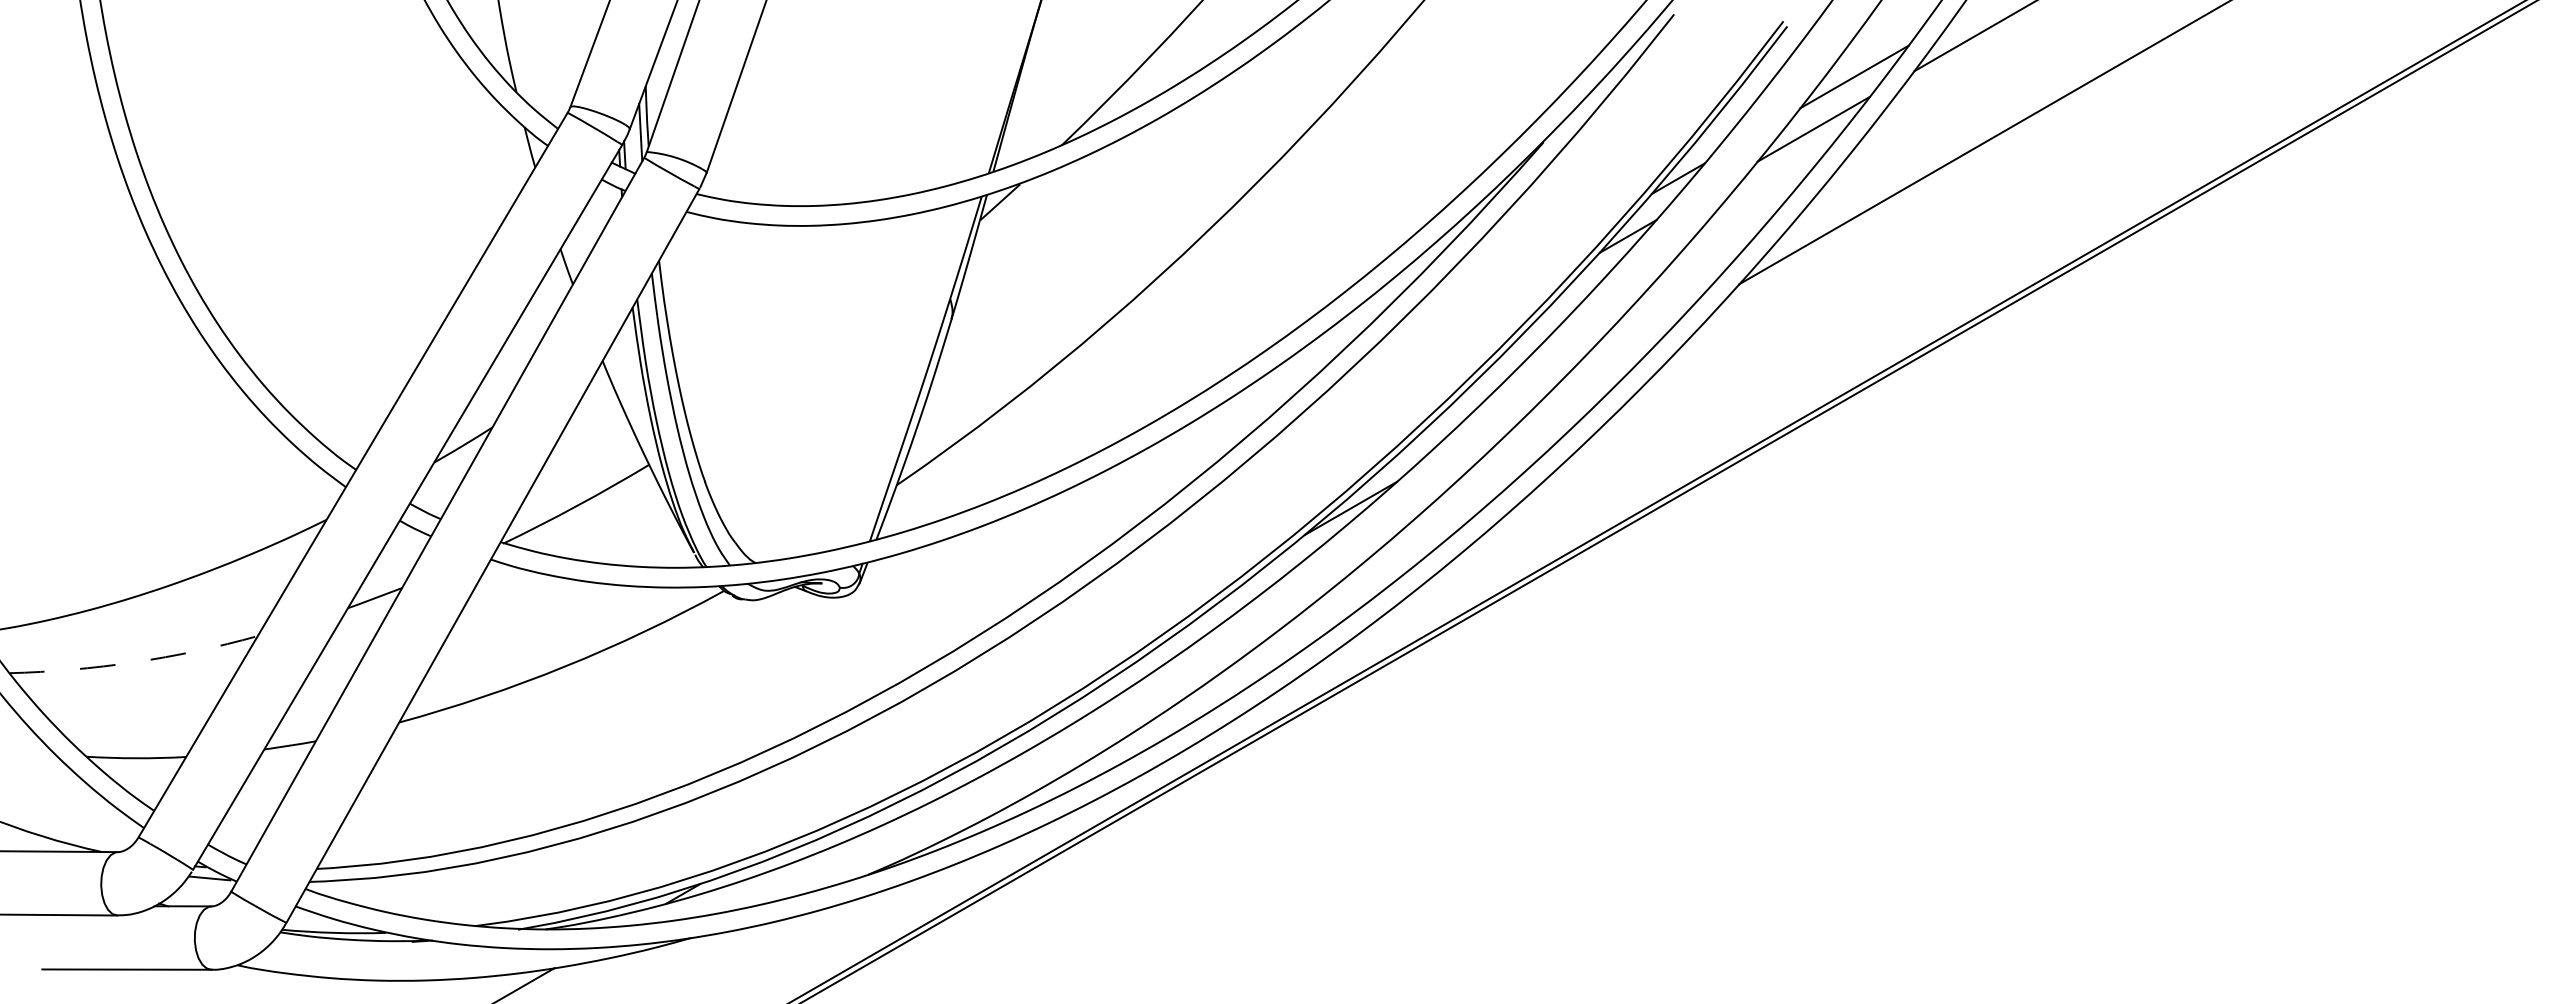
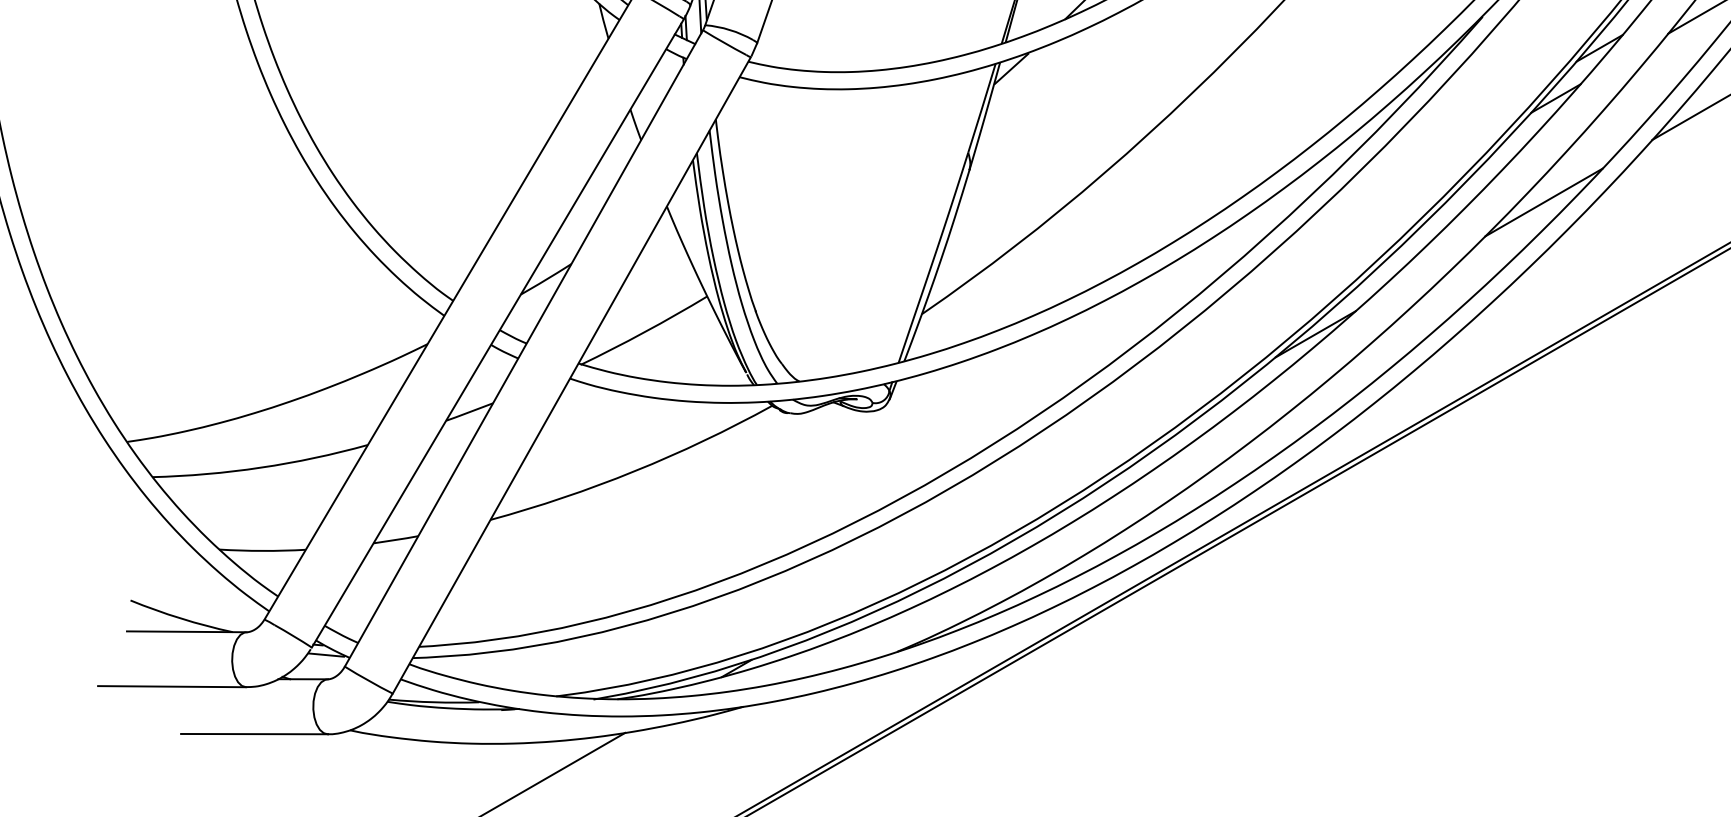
line: (1613, 356) -> (1543, 202), added
arc: (134, 662) -> (261, 467), dashed -> solid

